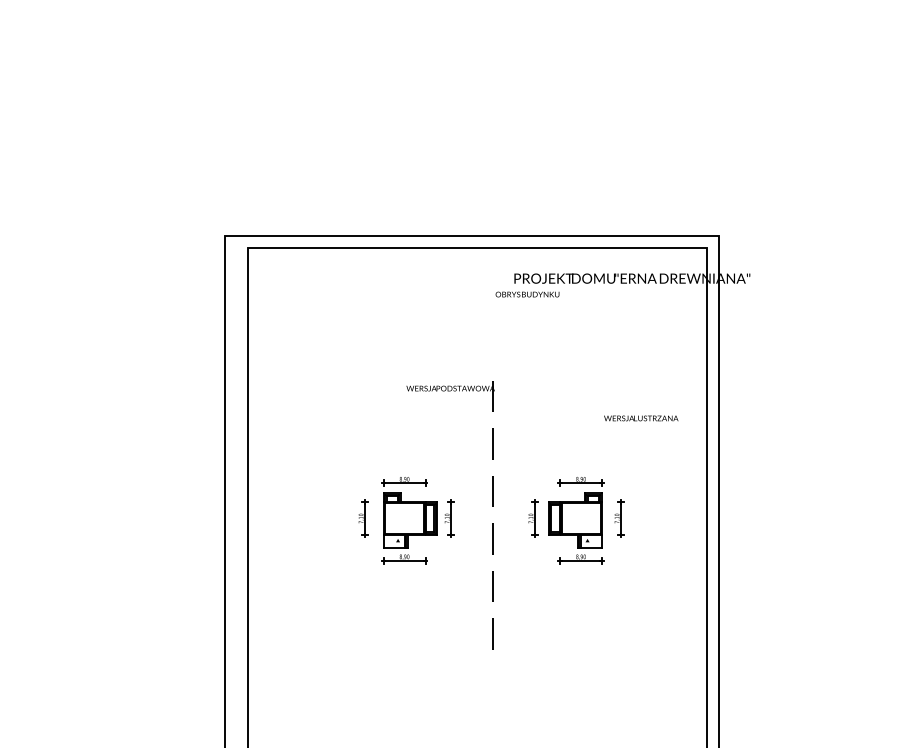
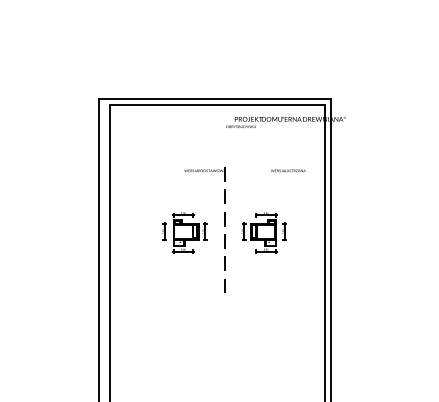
text: (641, 417) -> (288, 170), moved

